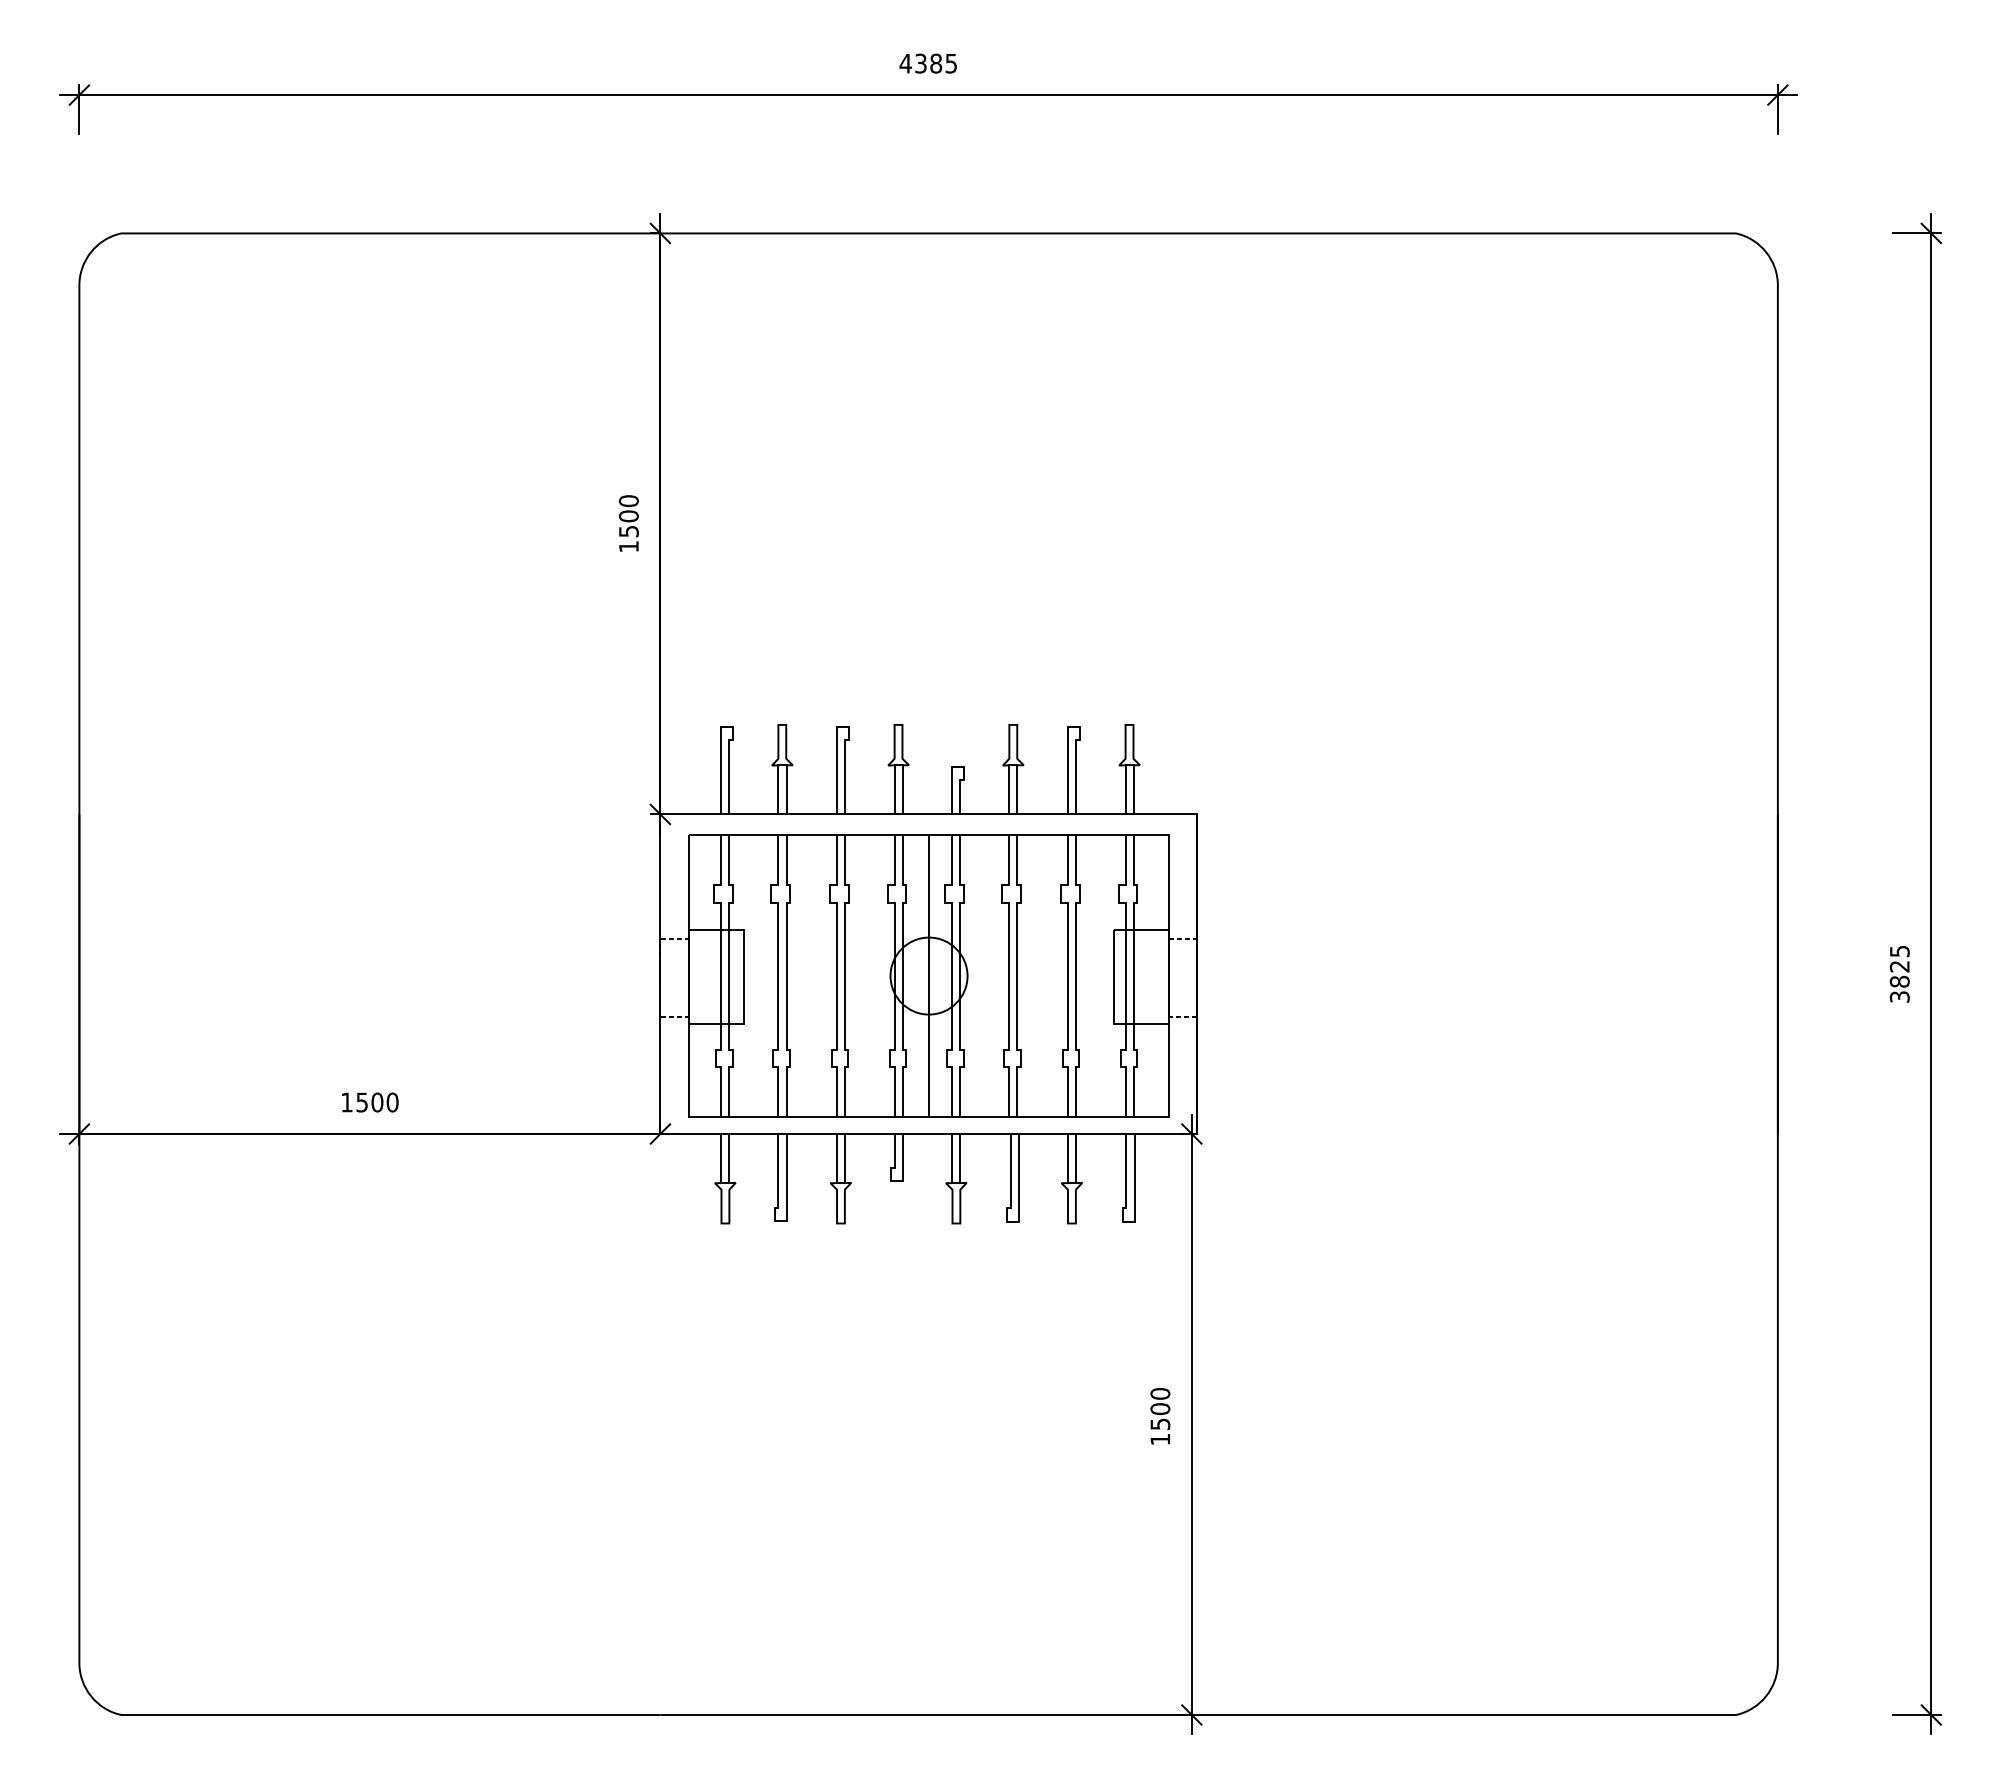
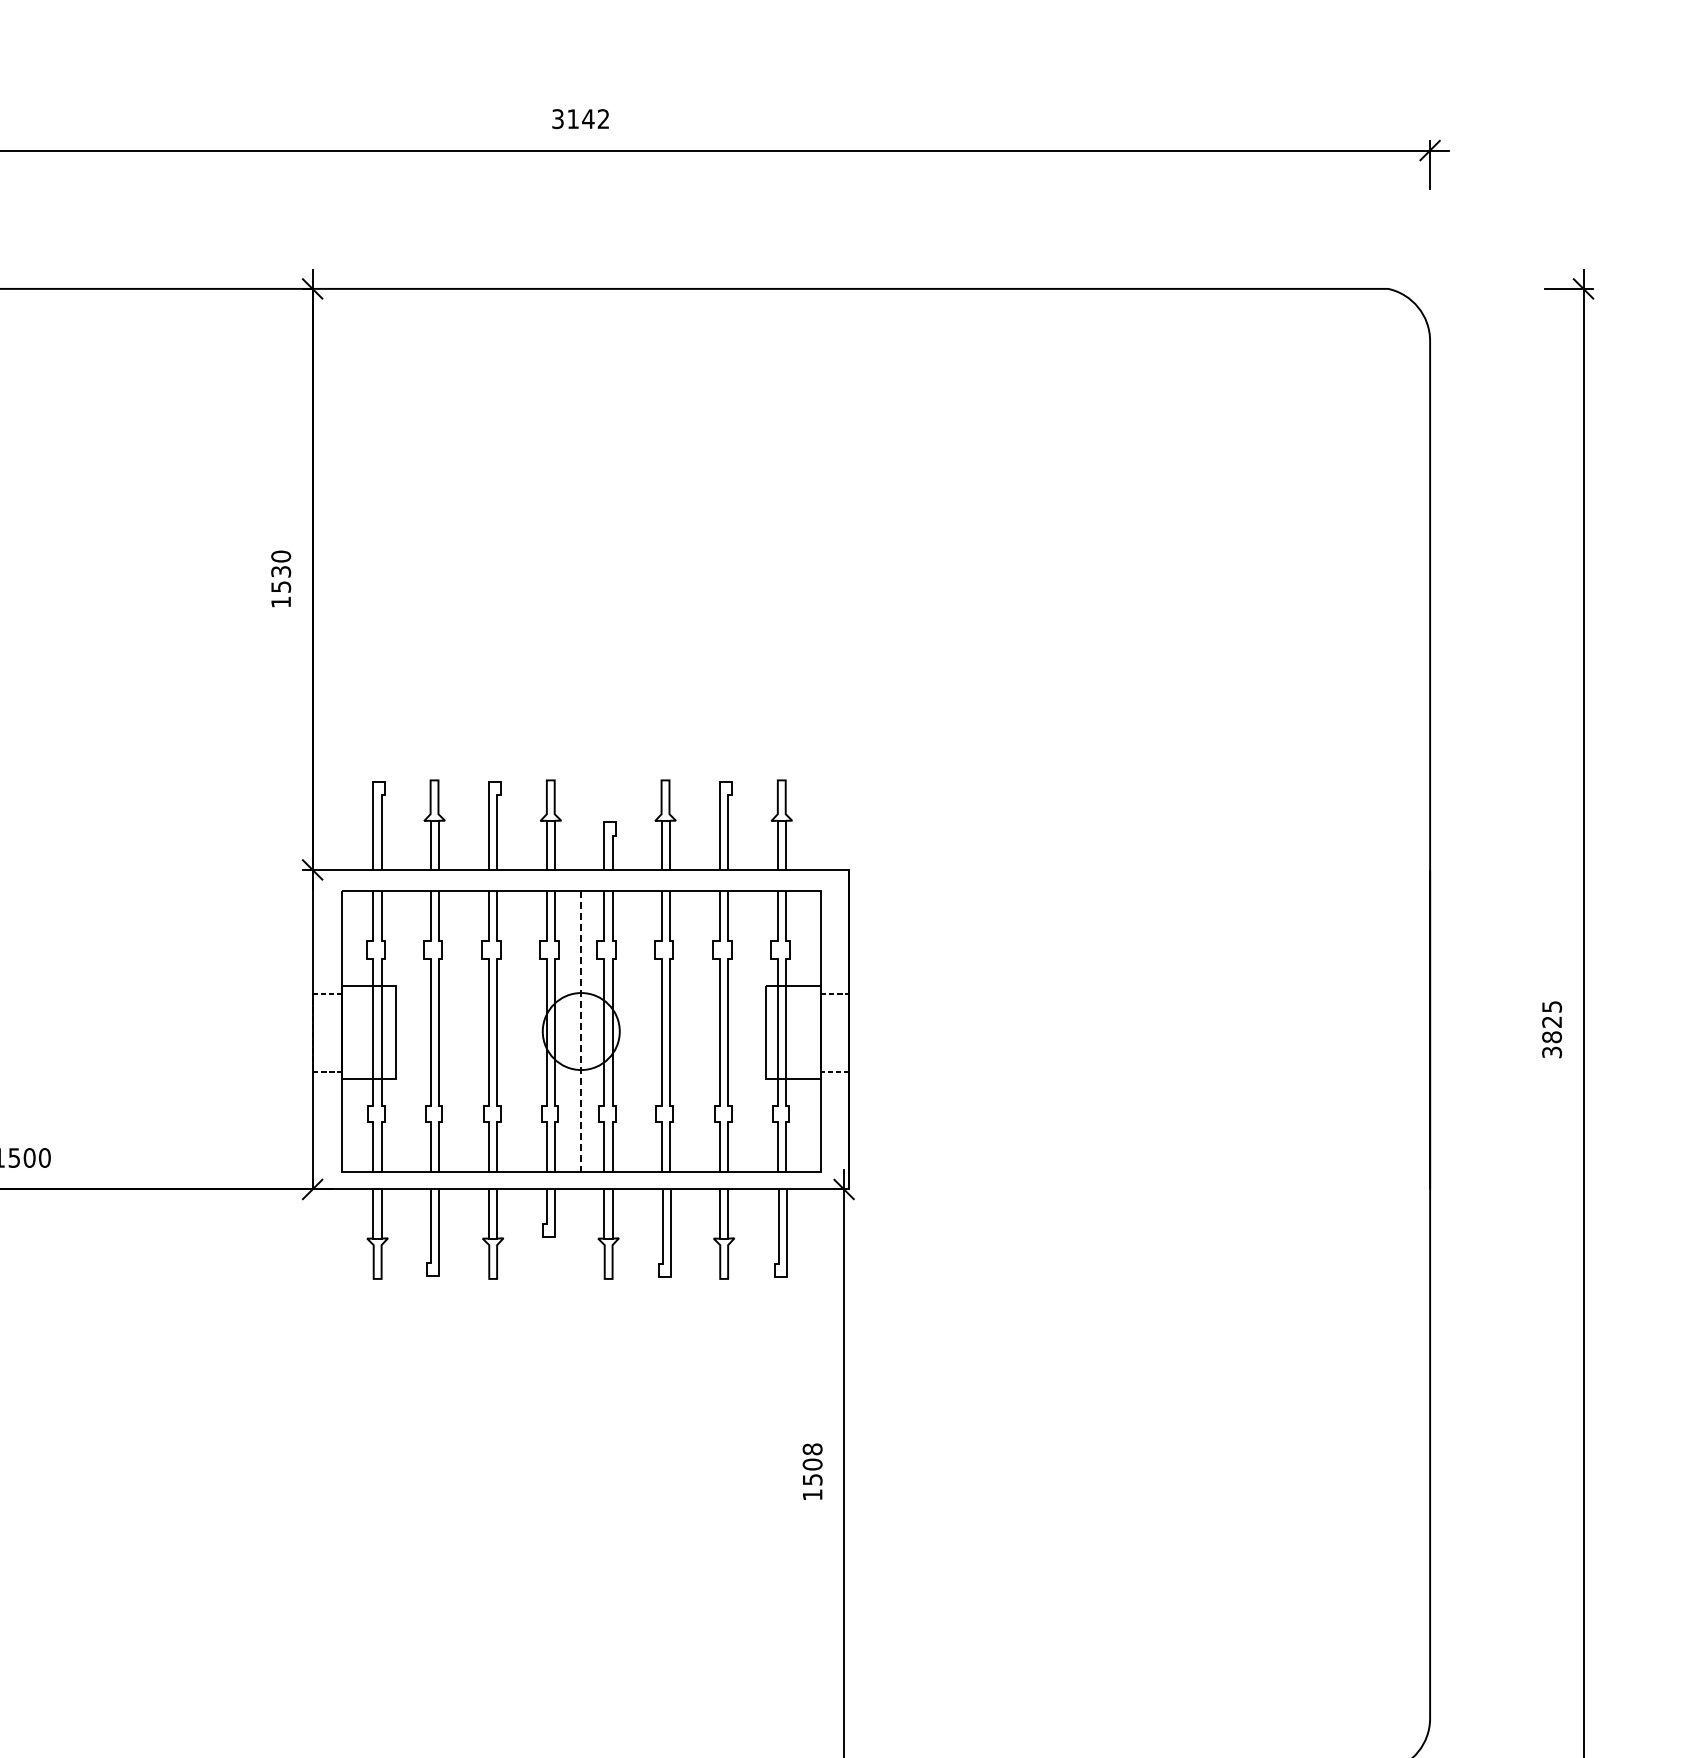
text: (927, 63) -> (579, 118), 4385 -> 3142
text: (628, 516) -> (280, 571), 1500 -> 1530
line: (929, 976) -> (581, 1031), solid -> dashed
text: (1160, 1393) -> (812, 1448), 1500 -> 1508

